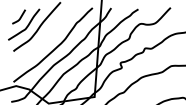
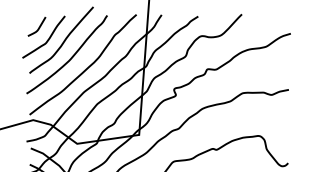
curve: (43, 39) -> (70, 57), added

